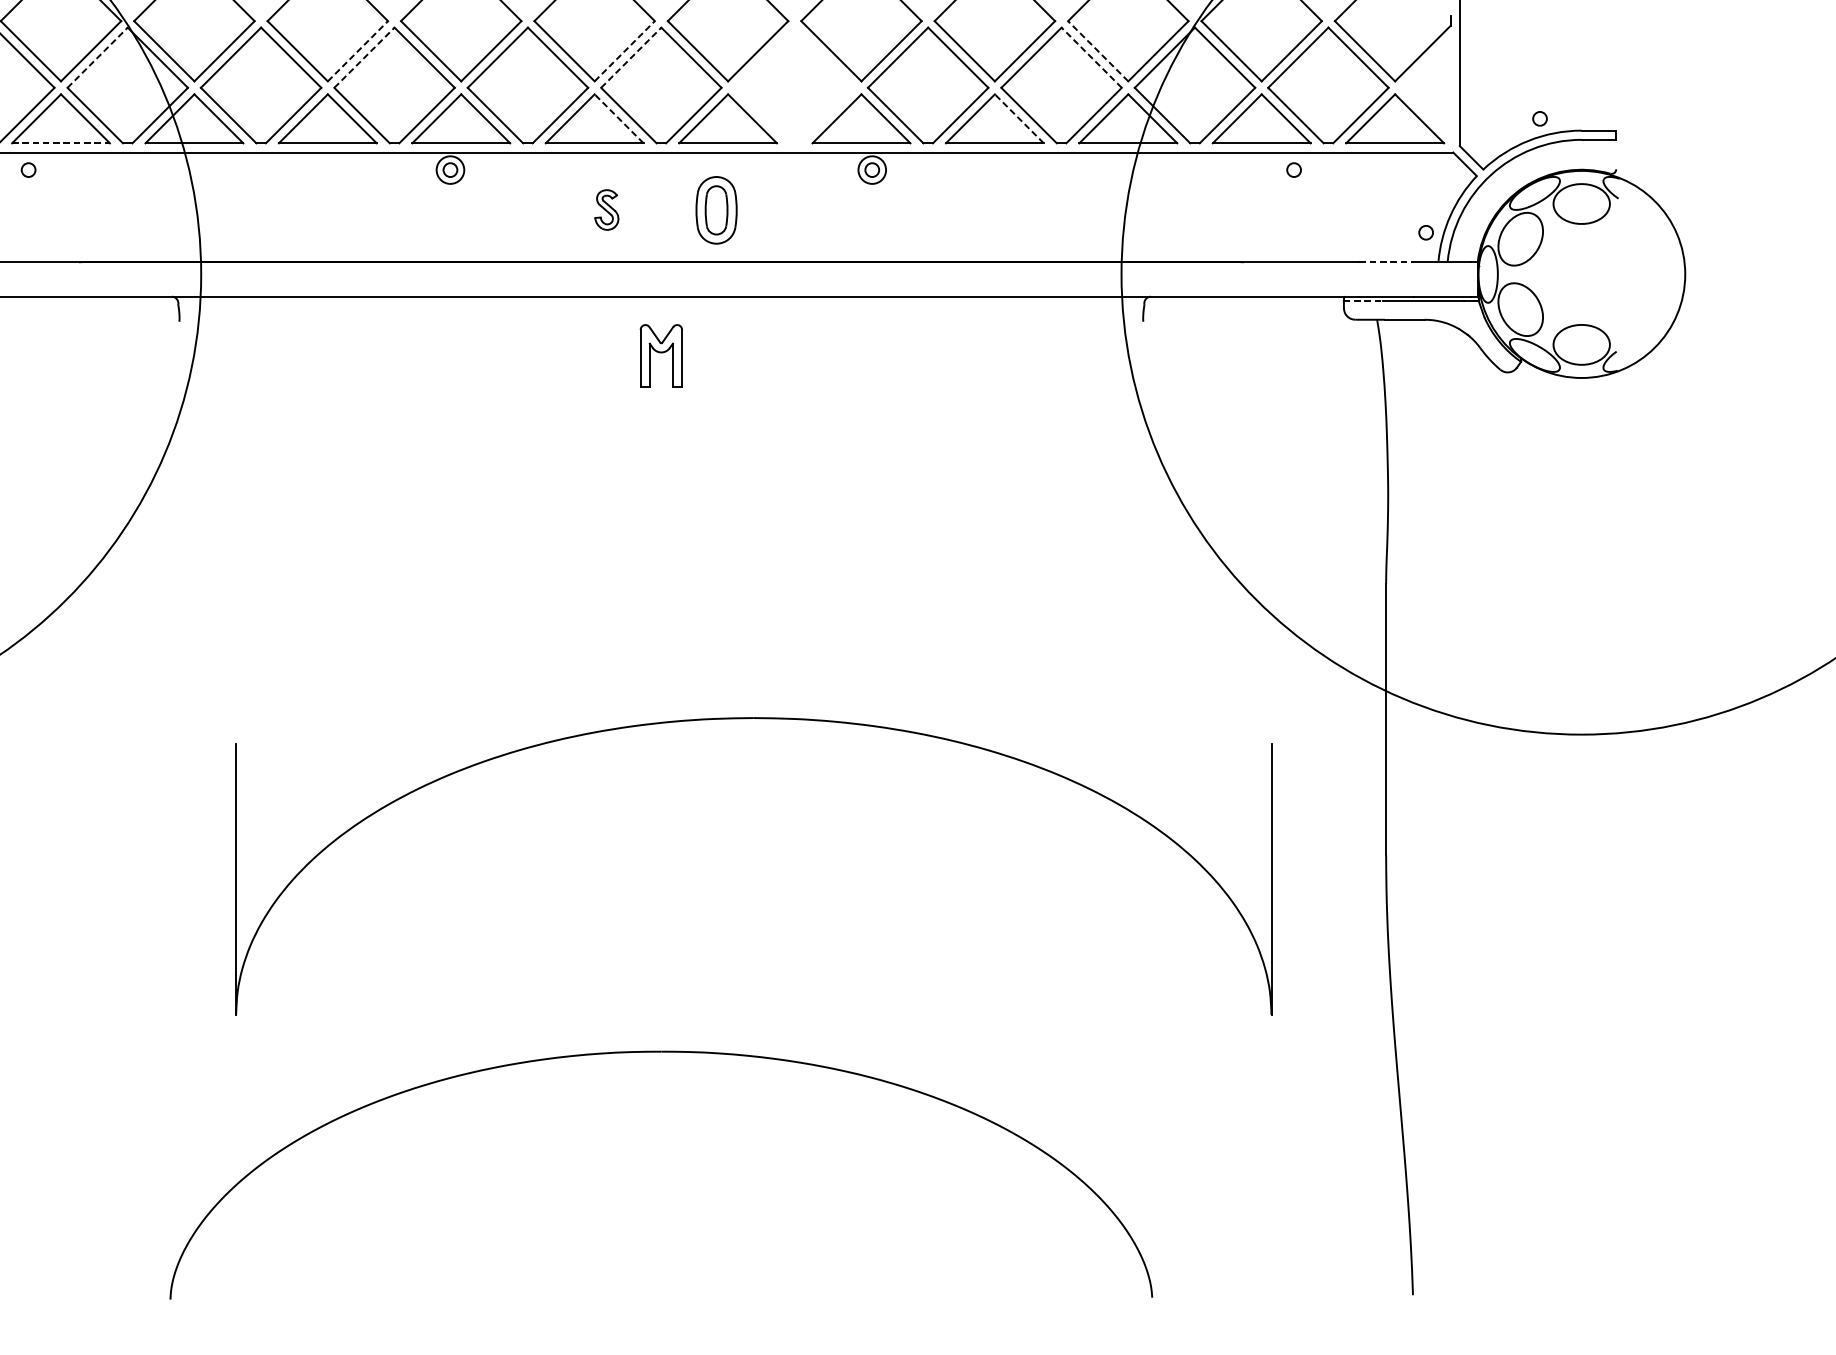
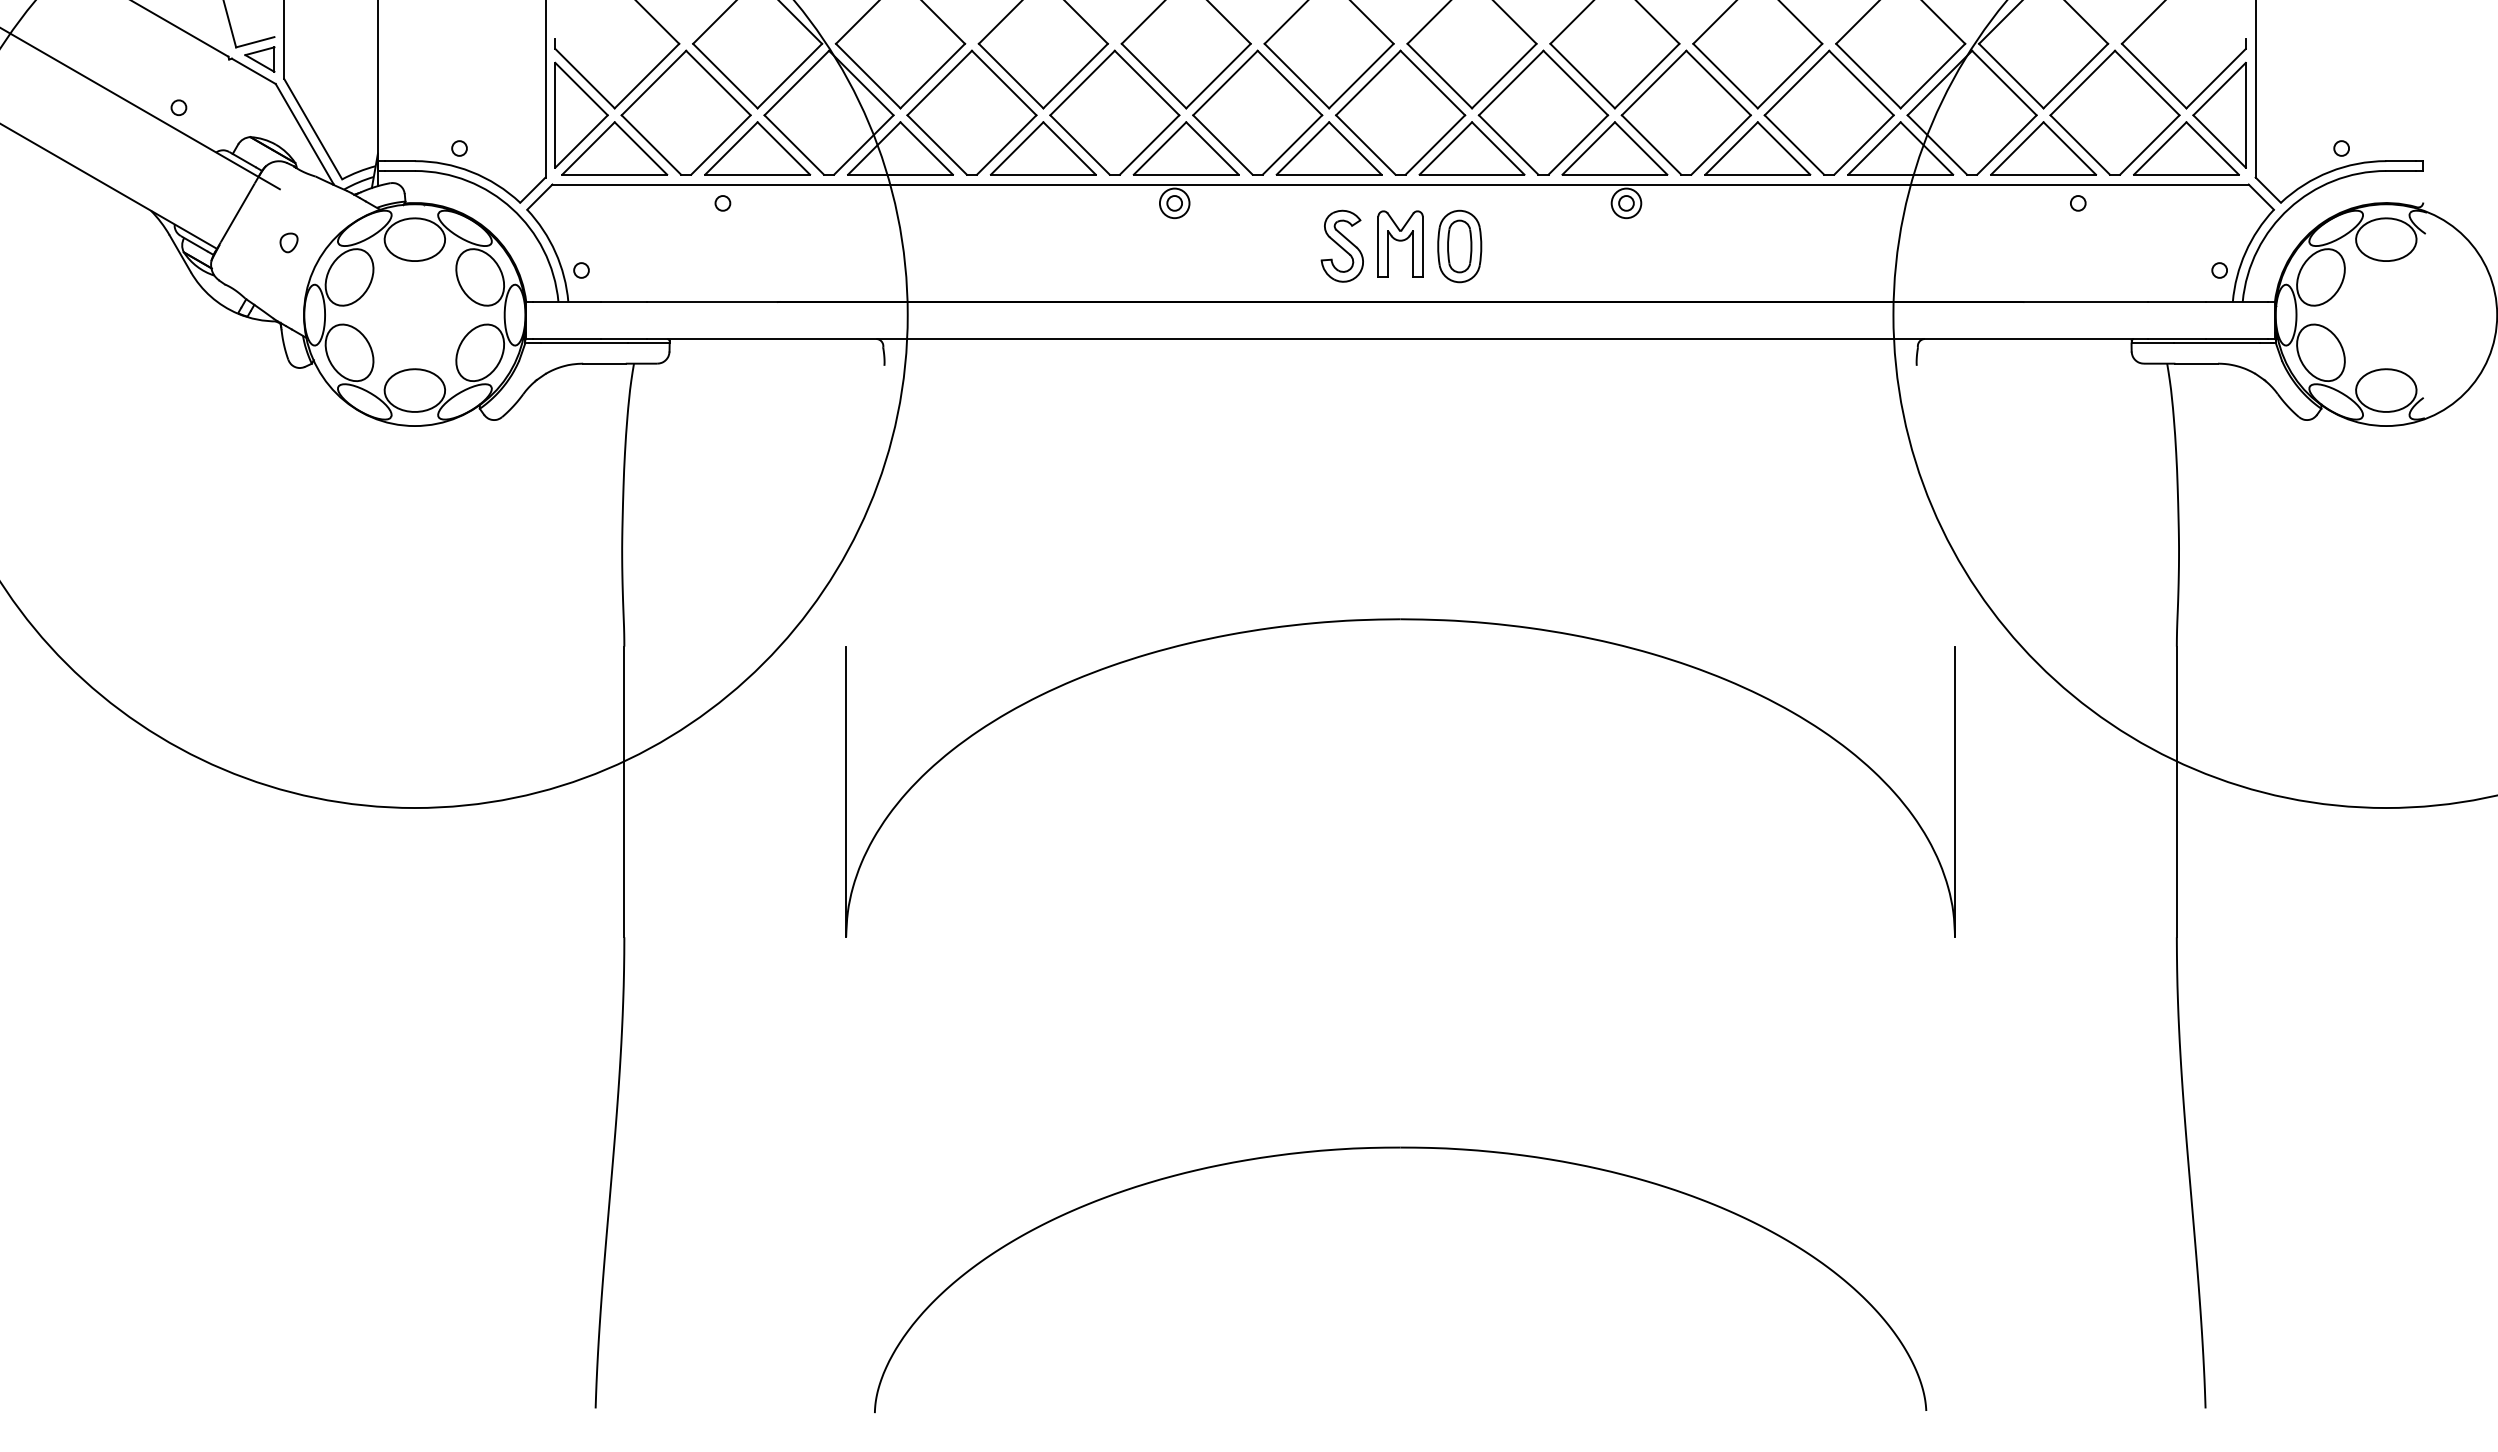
line: (357, 51) -> (1075, 76), dashed -> solid
line: (624, 51) -> (1361, 76), dashed -> solid
line: (1098, 51) -> (1868, 76), dashed -> solid
line: (97, 58) -> (796, 83), dashed -> solid
line: (364, 58) -> (1082, 83), dashed -> solid
line: (631, 58) -> (1368, 83), dashed -> solid
line: (1091, 58) -> (1861, 83), dashed -> solid
part: (794, 85) -> (1543, 112), added
part: (1425, 87) -> (2219, 114), added
line: (619, 118) -> (1355, 148), dashed -> solid
line: (1018, 118) -> (1783, 148), dashed -> solid
line: (61, 143) -> (758, 174), dashed -> solid
part: (606, 209) -> (1341, 245), size x1.67
line: (1386, 262) -> (2177, 302), dashed -> solid
line: (1364, 300) -> (2153, 343), dashed -> solid
part: (661, 355) -> (1400, 243), moved
part: (753, 719) -> (1400, 620), moved

